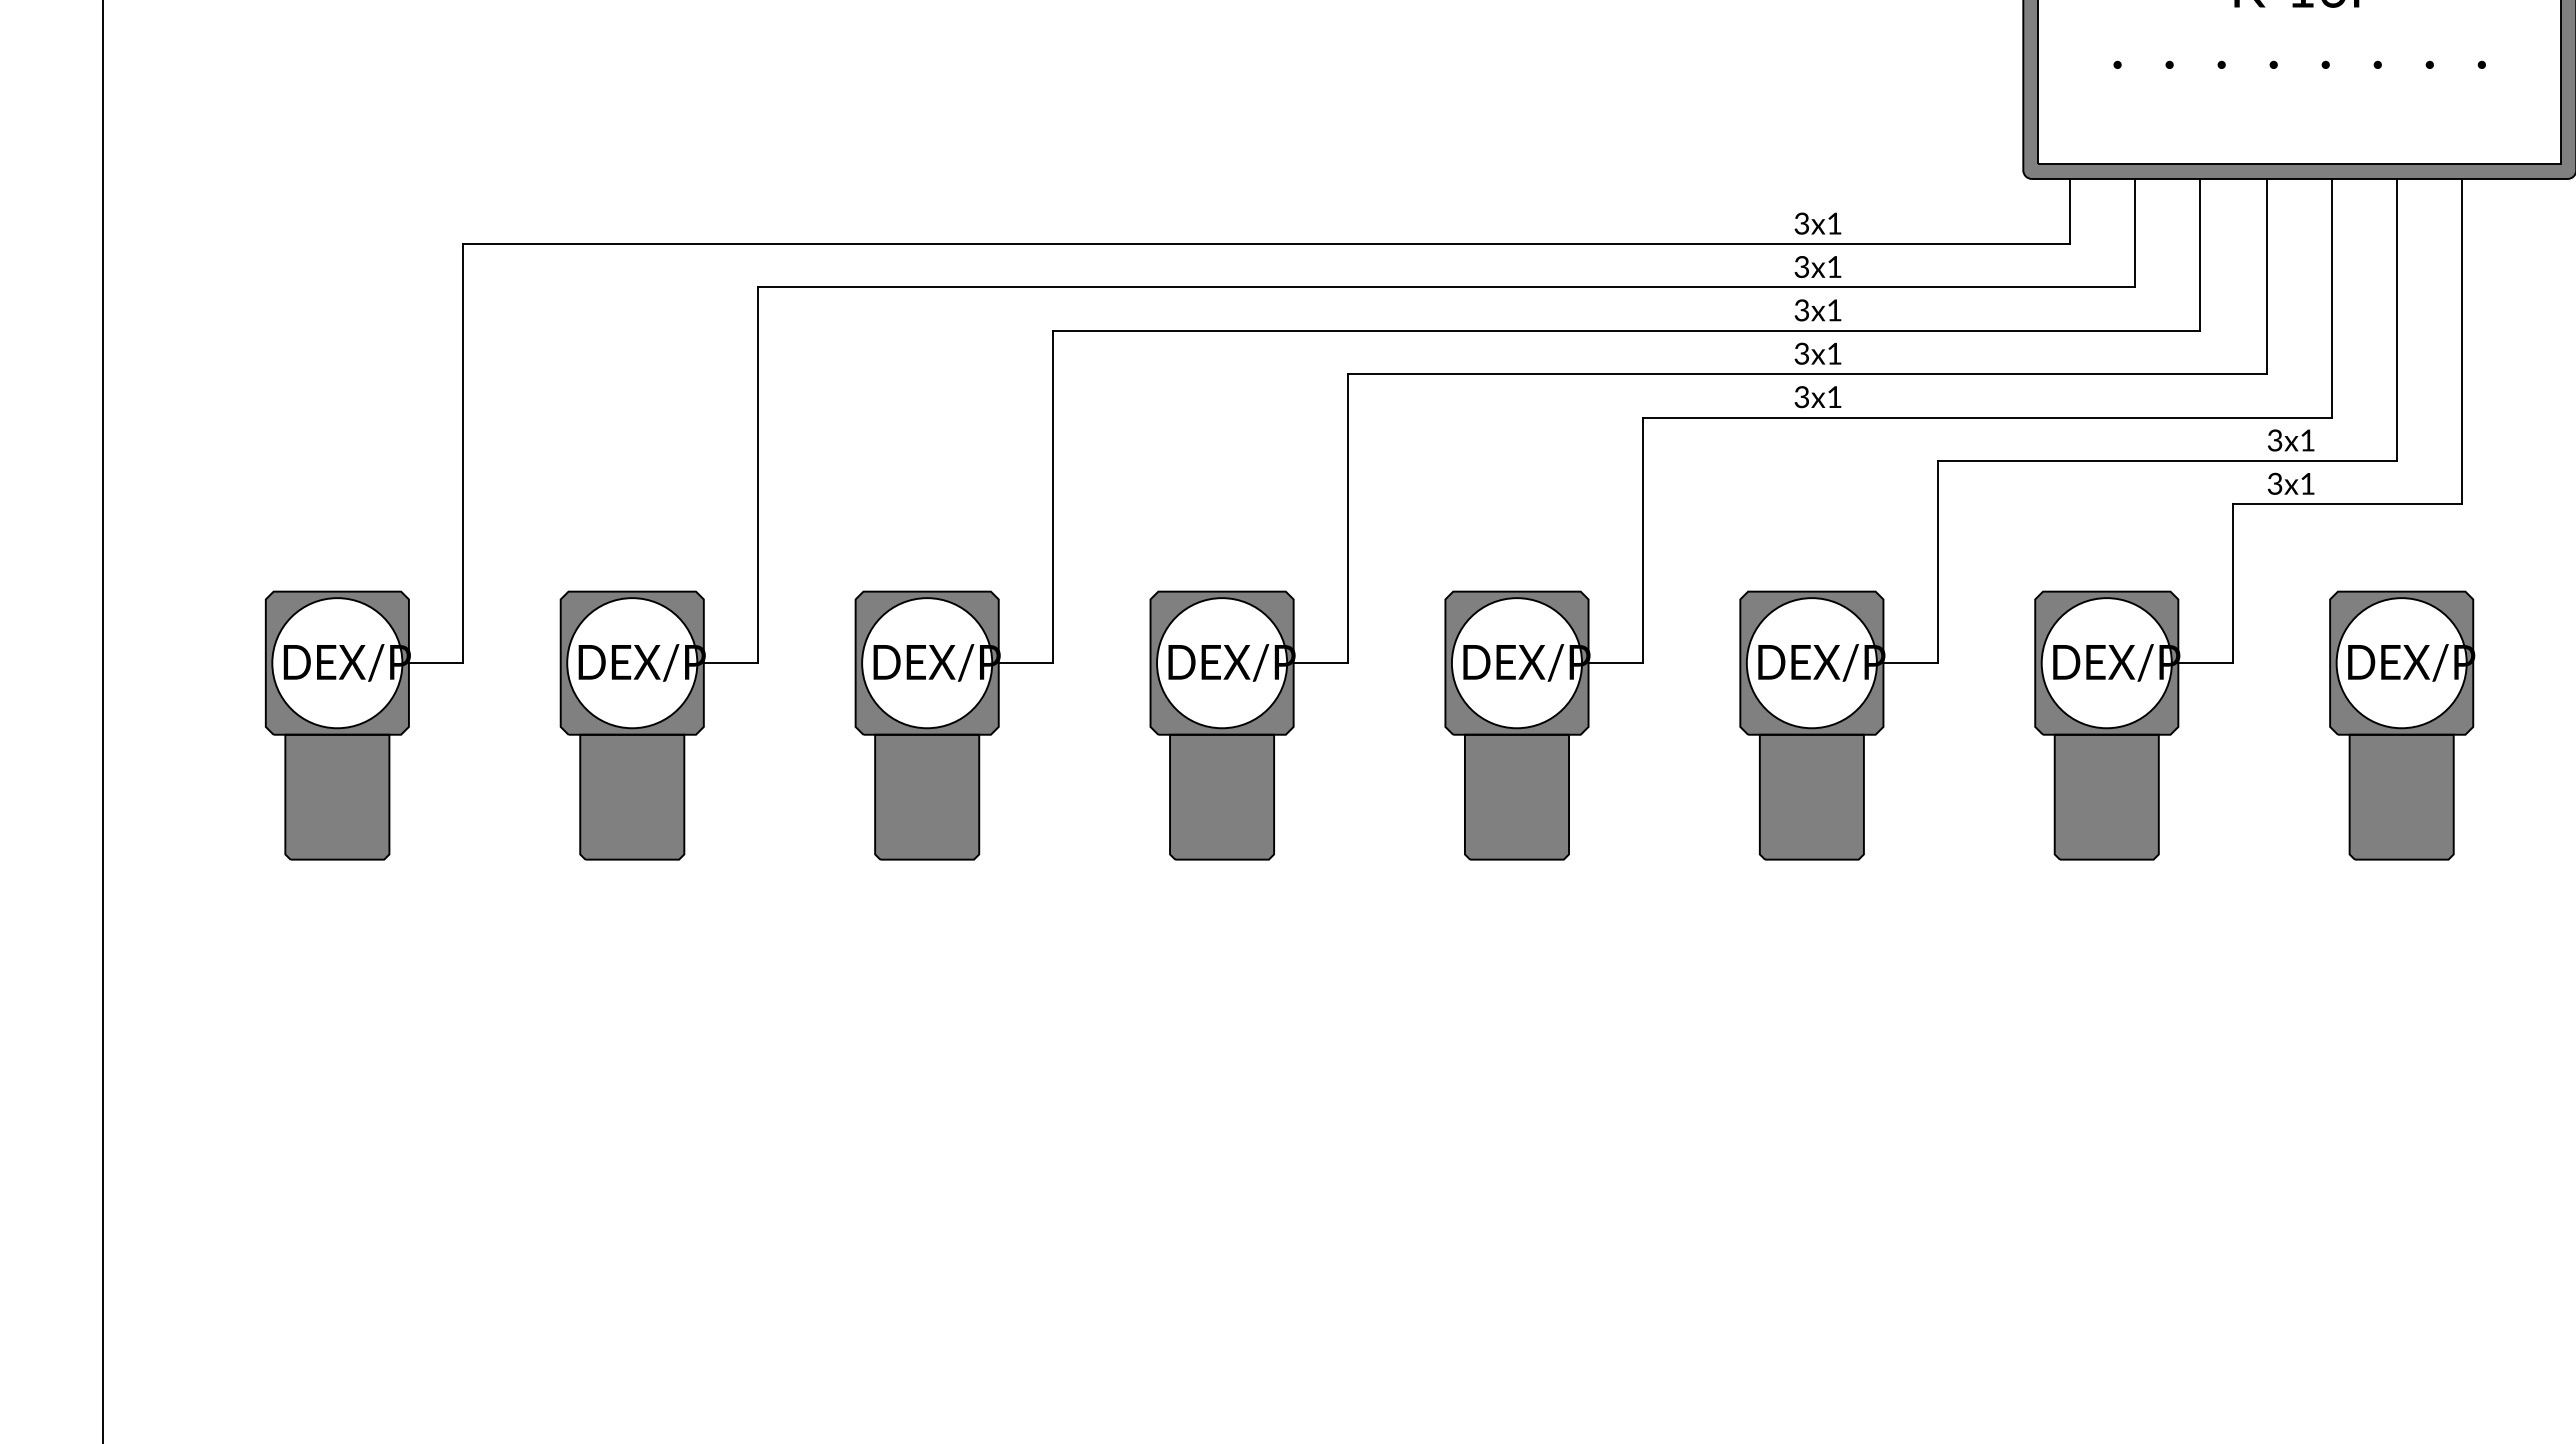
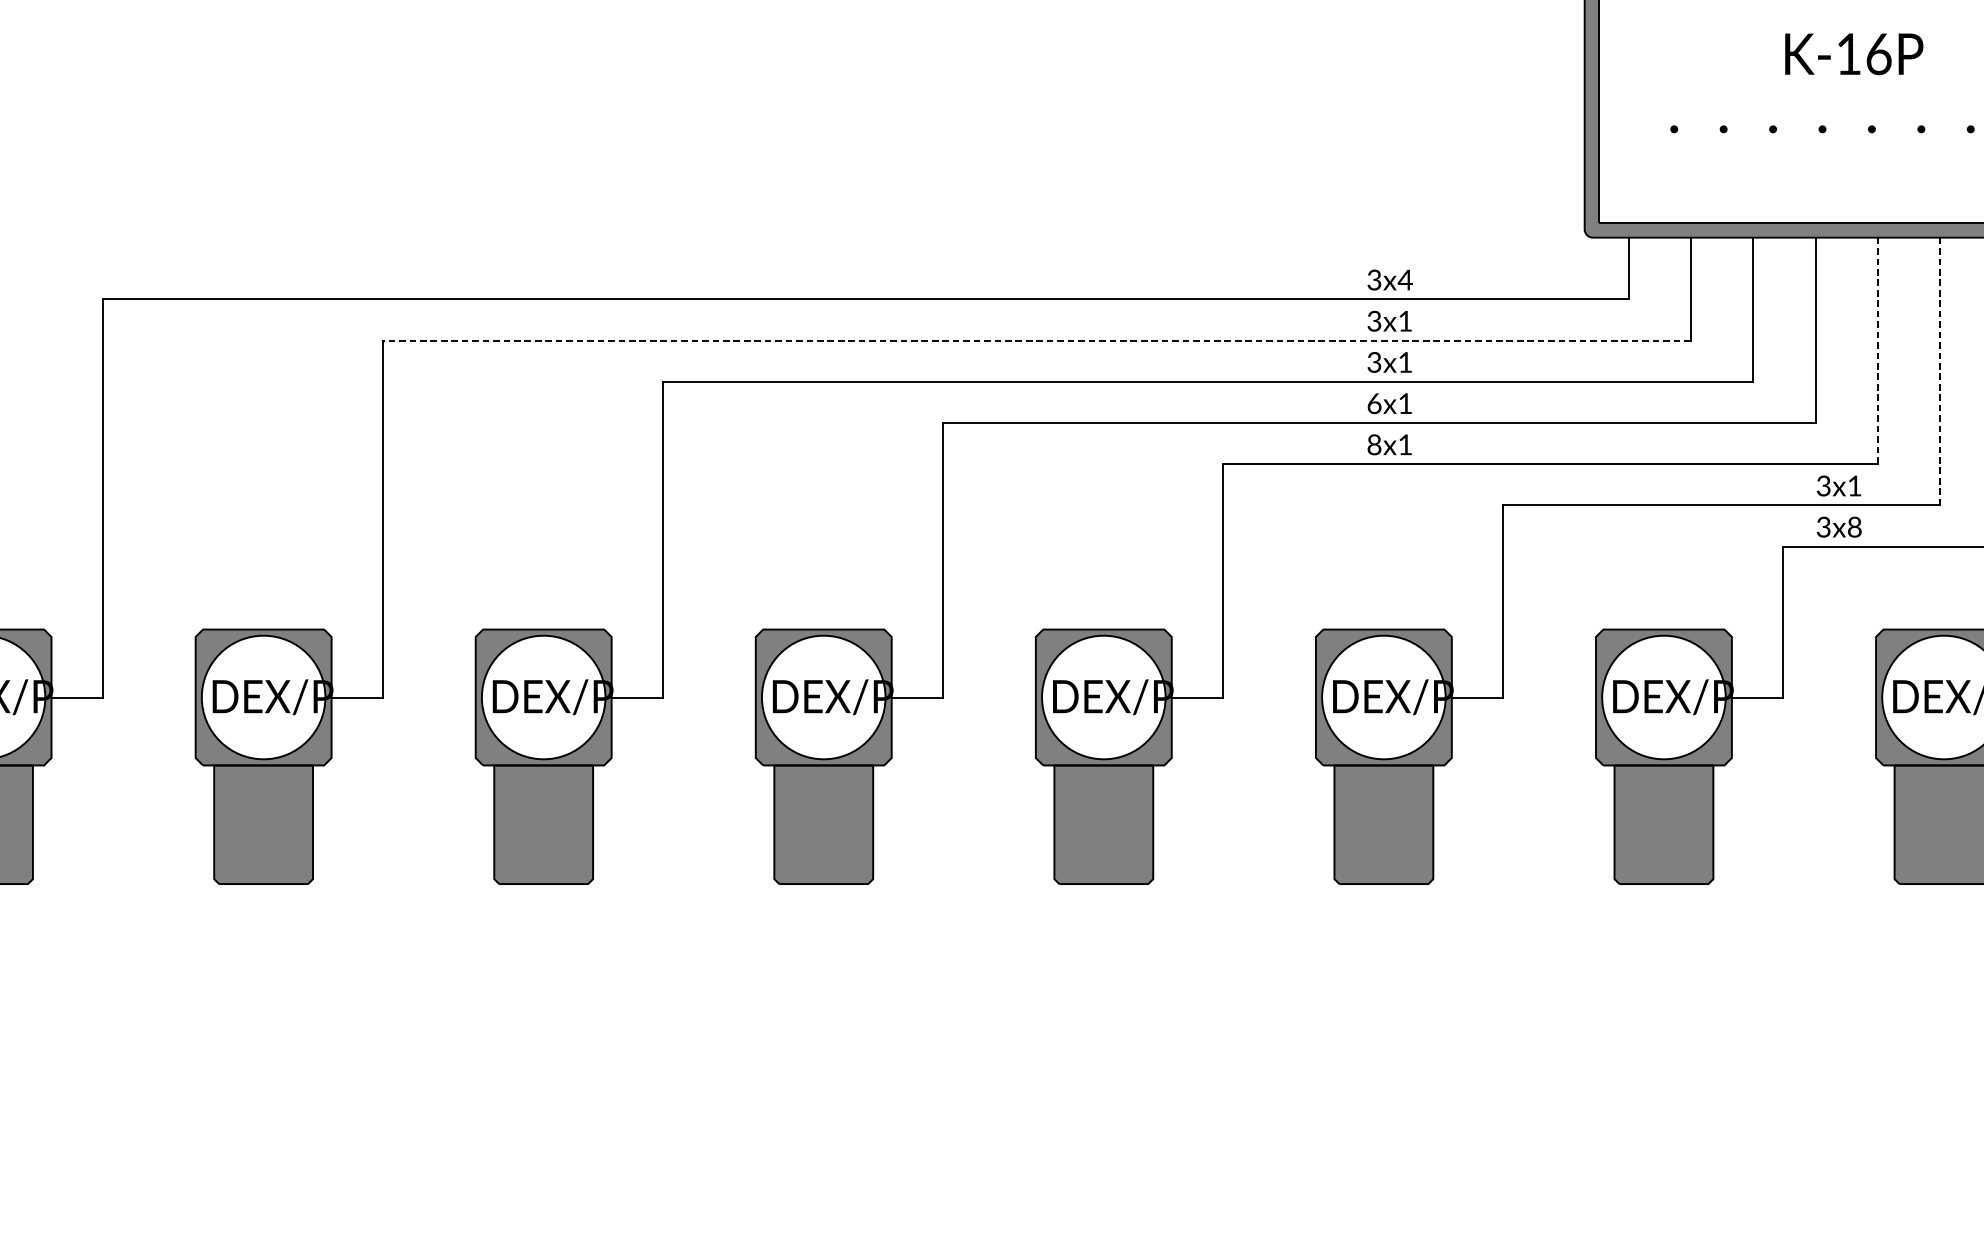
text: (1834, 223) -> (1405, 279), 3x1 -> 3x4
line: (1446, 287) -> (1036, 340), solid -> dashed
line: (2332, 298) -> (1878, 351), solid -> dashed
line: (2397, 319) -> (1940, 371), solid -> dashed
text: (1801, 353) -> (1374, 403), 3x1 -> 6x1
text: (1801, 396) -> (1374, 444), 3x1 -> 8x1
text: (2307, 483) -> (1854, 526), 3x1 -> 3x8

